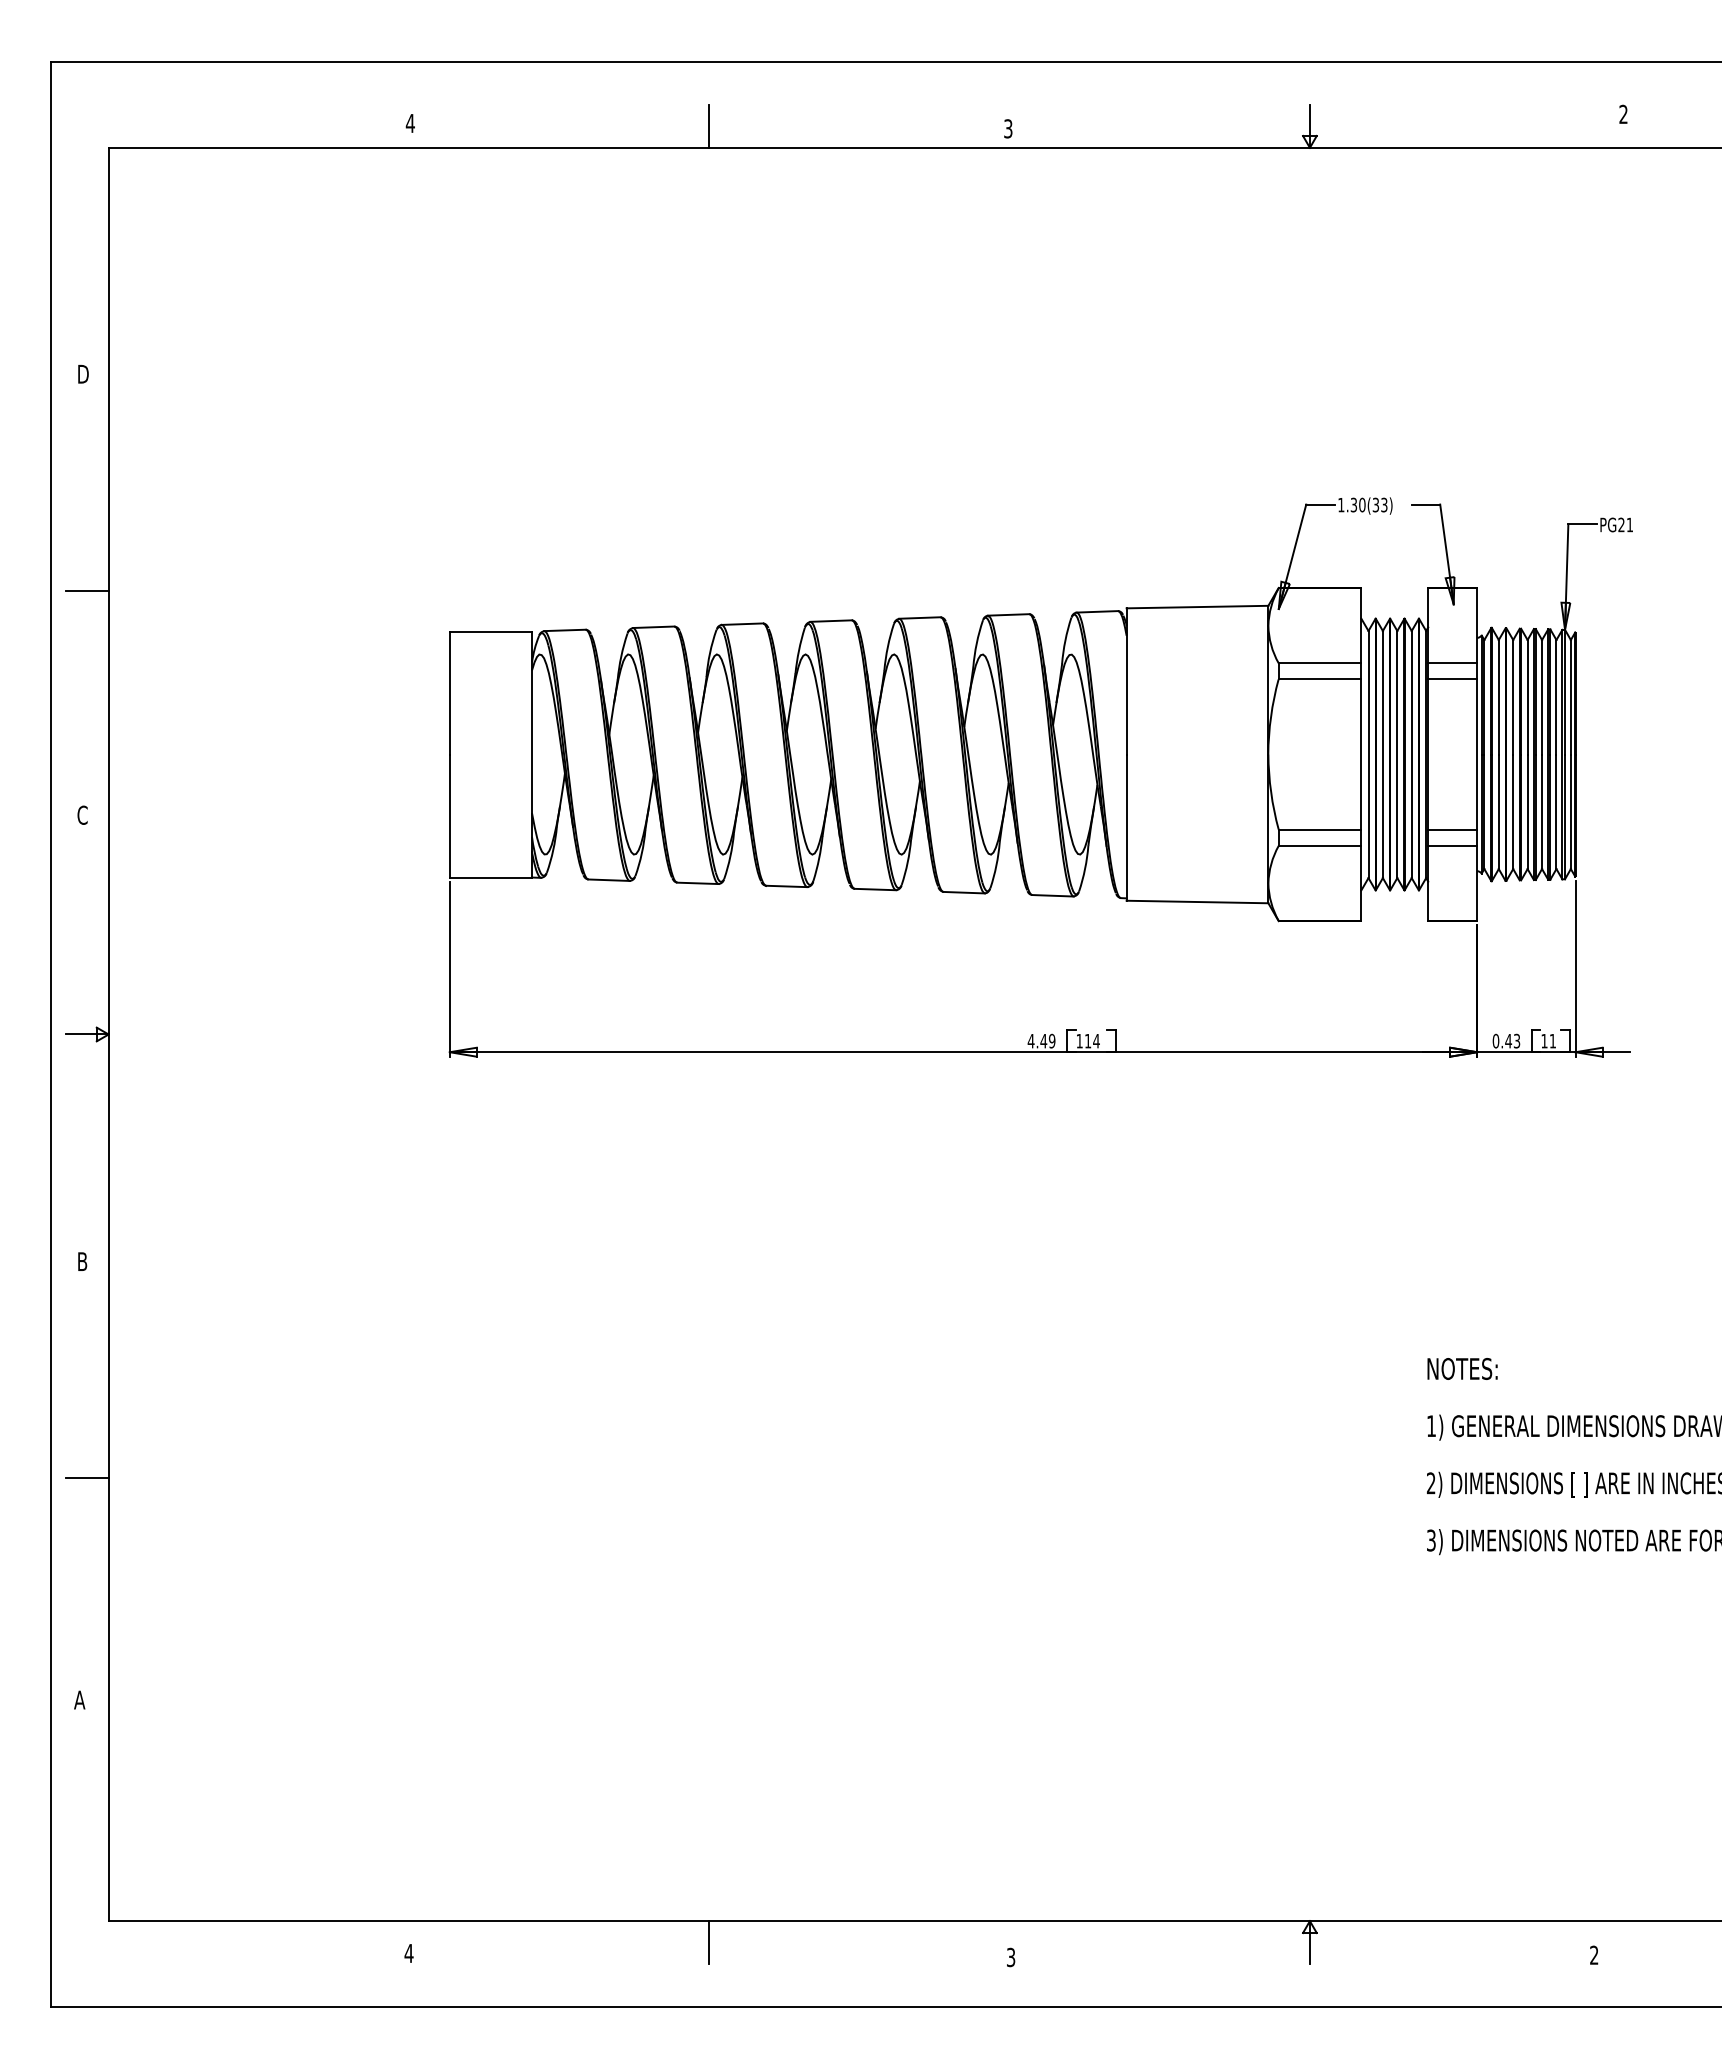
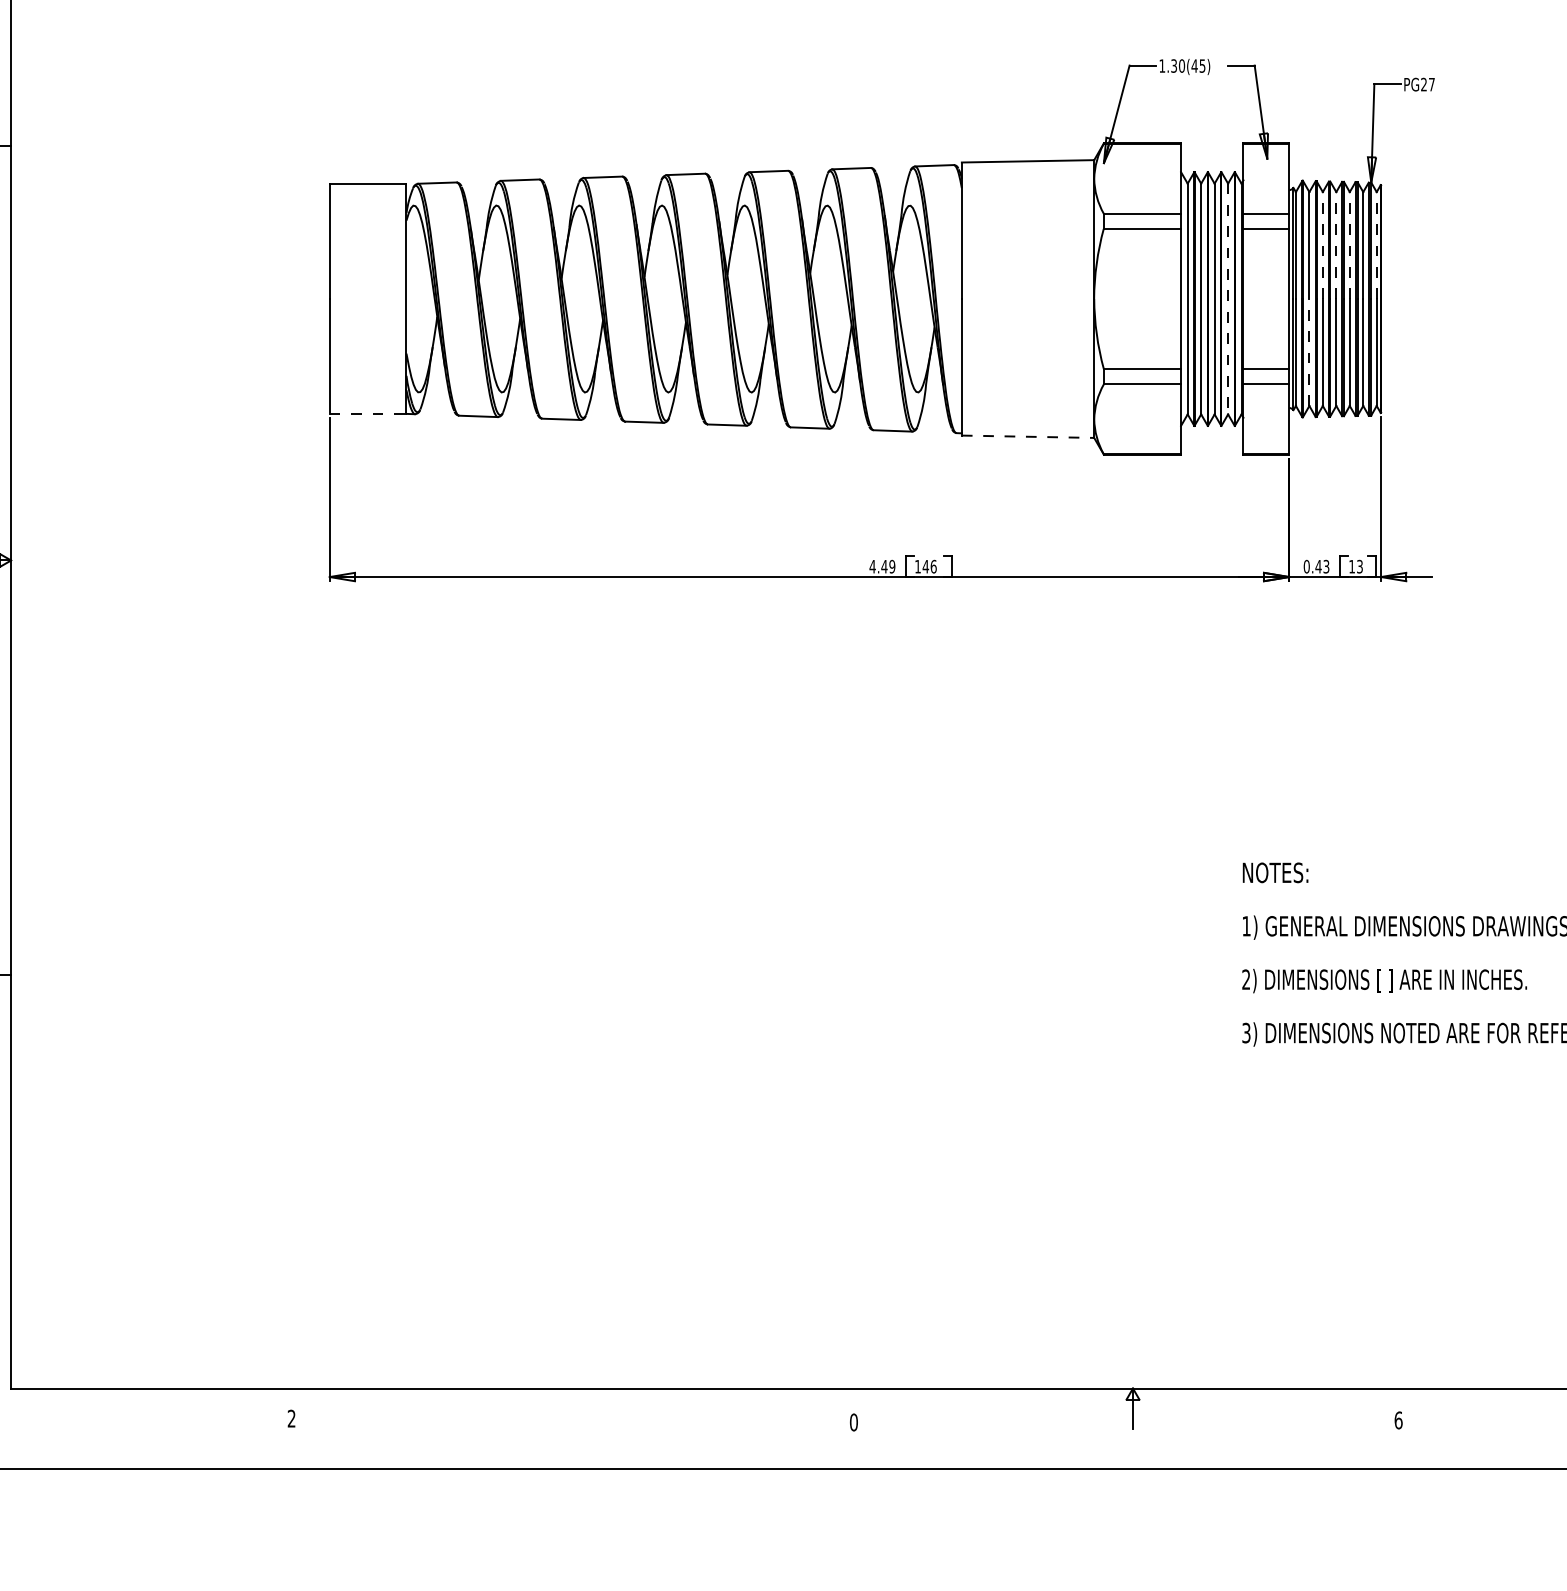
text: (1379, 504) -> (1197, 65), 1.30(33) -> 1.30(45)
text: (1629, 524) -> (1431, 84), PG21 -> PG27
line: (1513, 696) -> (1323, 244), solid -> dashed
line: (1527, 696) -> (1336, 244), solid -> dashed
line: (1542, 696) -> (1350, 244), solid -> dashed
line: (1570, 696) -> (1376, 244), solid -> dashed
line: (1411, 754) -> (1227, 299), solid -> dashed
line: (1498, 811) -> (1309, 352), solid -> dashed
line: (491, 877) -> (368, 413), solid -> dashed
line: (1197, 902) -> (1028, 437), solid -> dashed
text: (1091, 1040) -> (929, 566), 114 -> 146
text: (1552, 1040) -> (1359, 566), 11 -> 13
line: (709, 1942) -> (572, 1408), removed
text: (408, 1952) -> (291, 1417), 4 -> 2
text: (1594, 1954) -> (1398, 1419), 2 -> 6
text: (1010, 1957) -> (853, 1422), 3 -> 0

